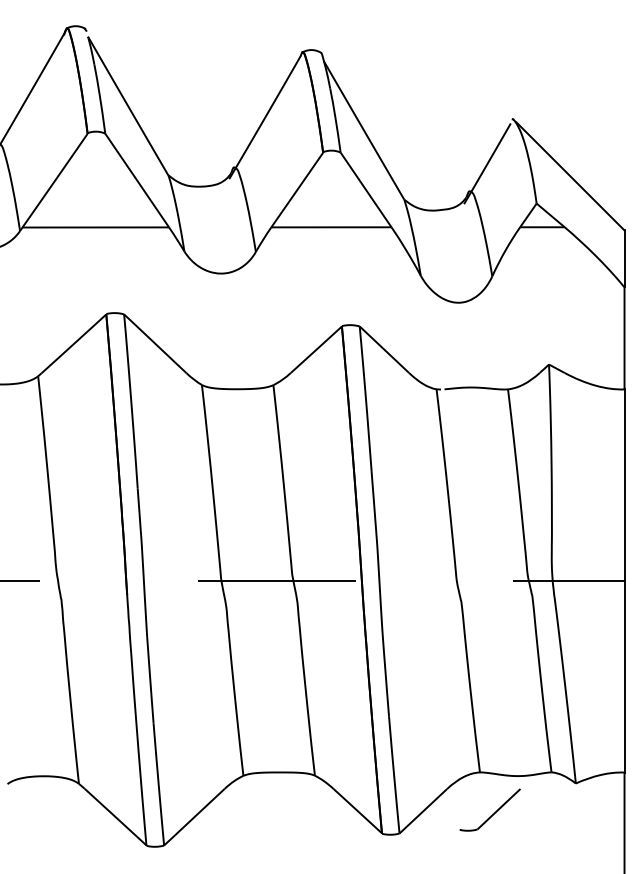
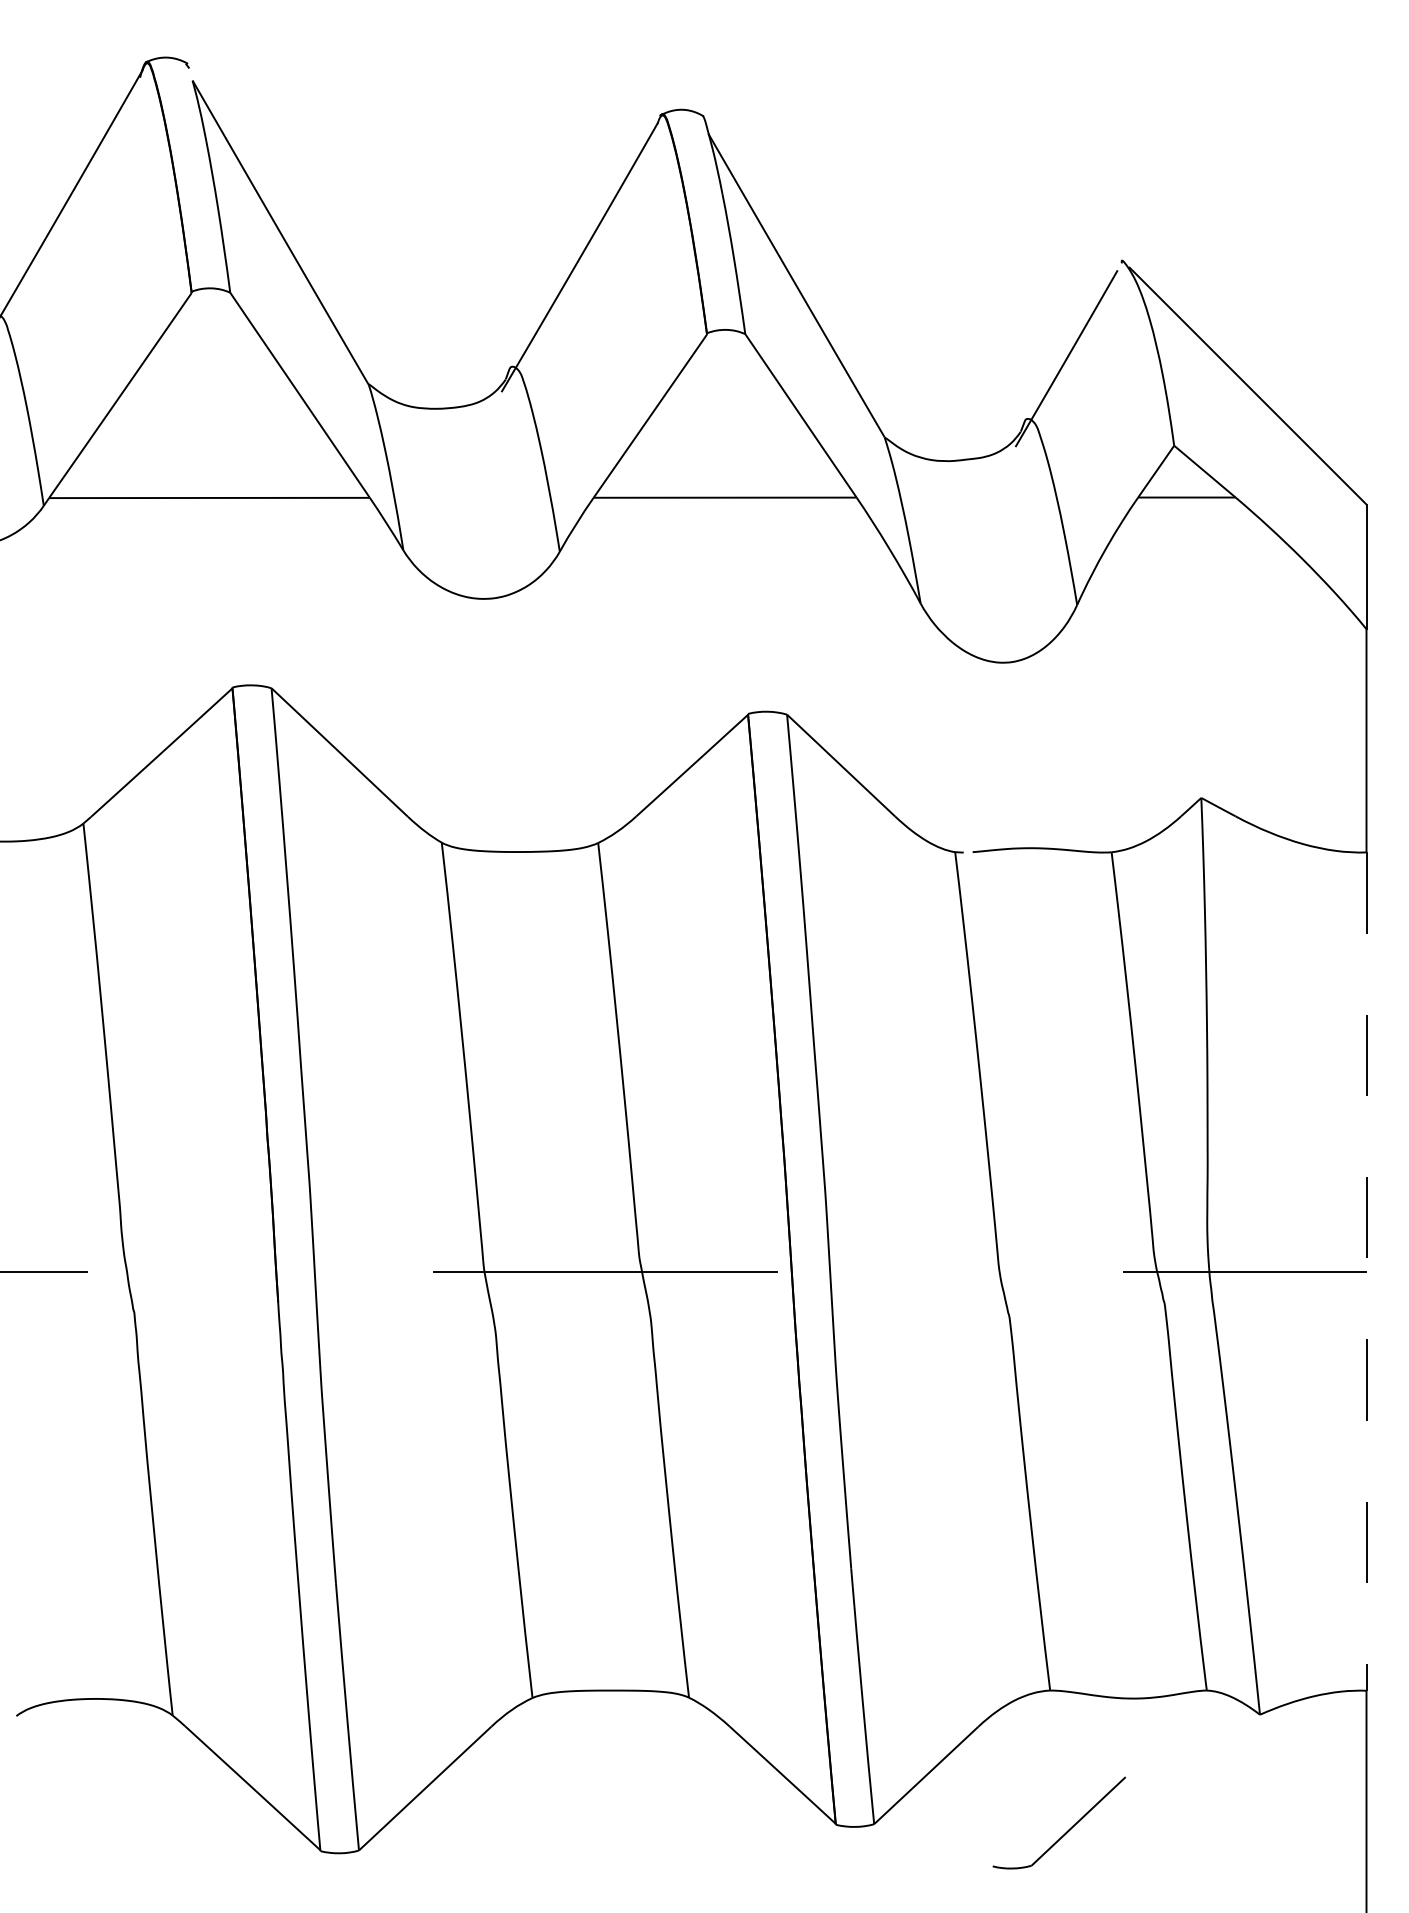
line: (624, 580) -> (1366, 1270), solid -> dashed
part: (489, 809) -> (1057, 1821), moved

